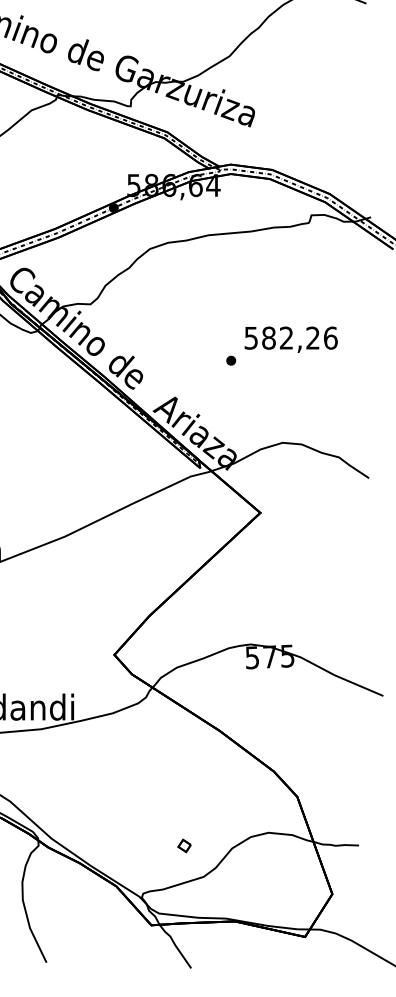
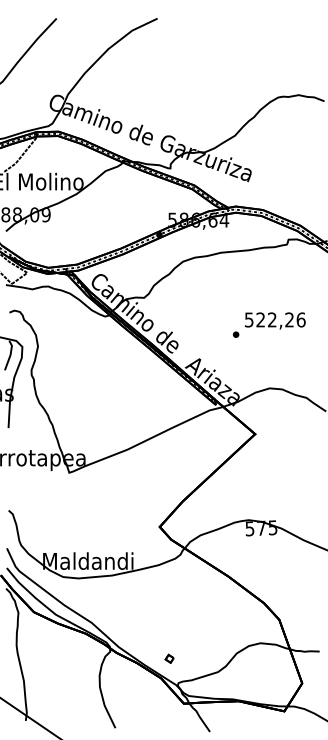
text: (268, 337) -> (260, 319), 582,26 -> 522,26
part: (184, 845) -> (169, 658), moved

